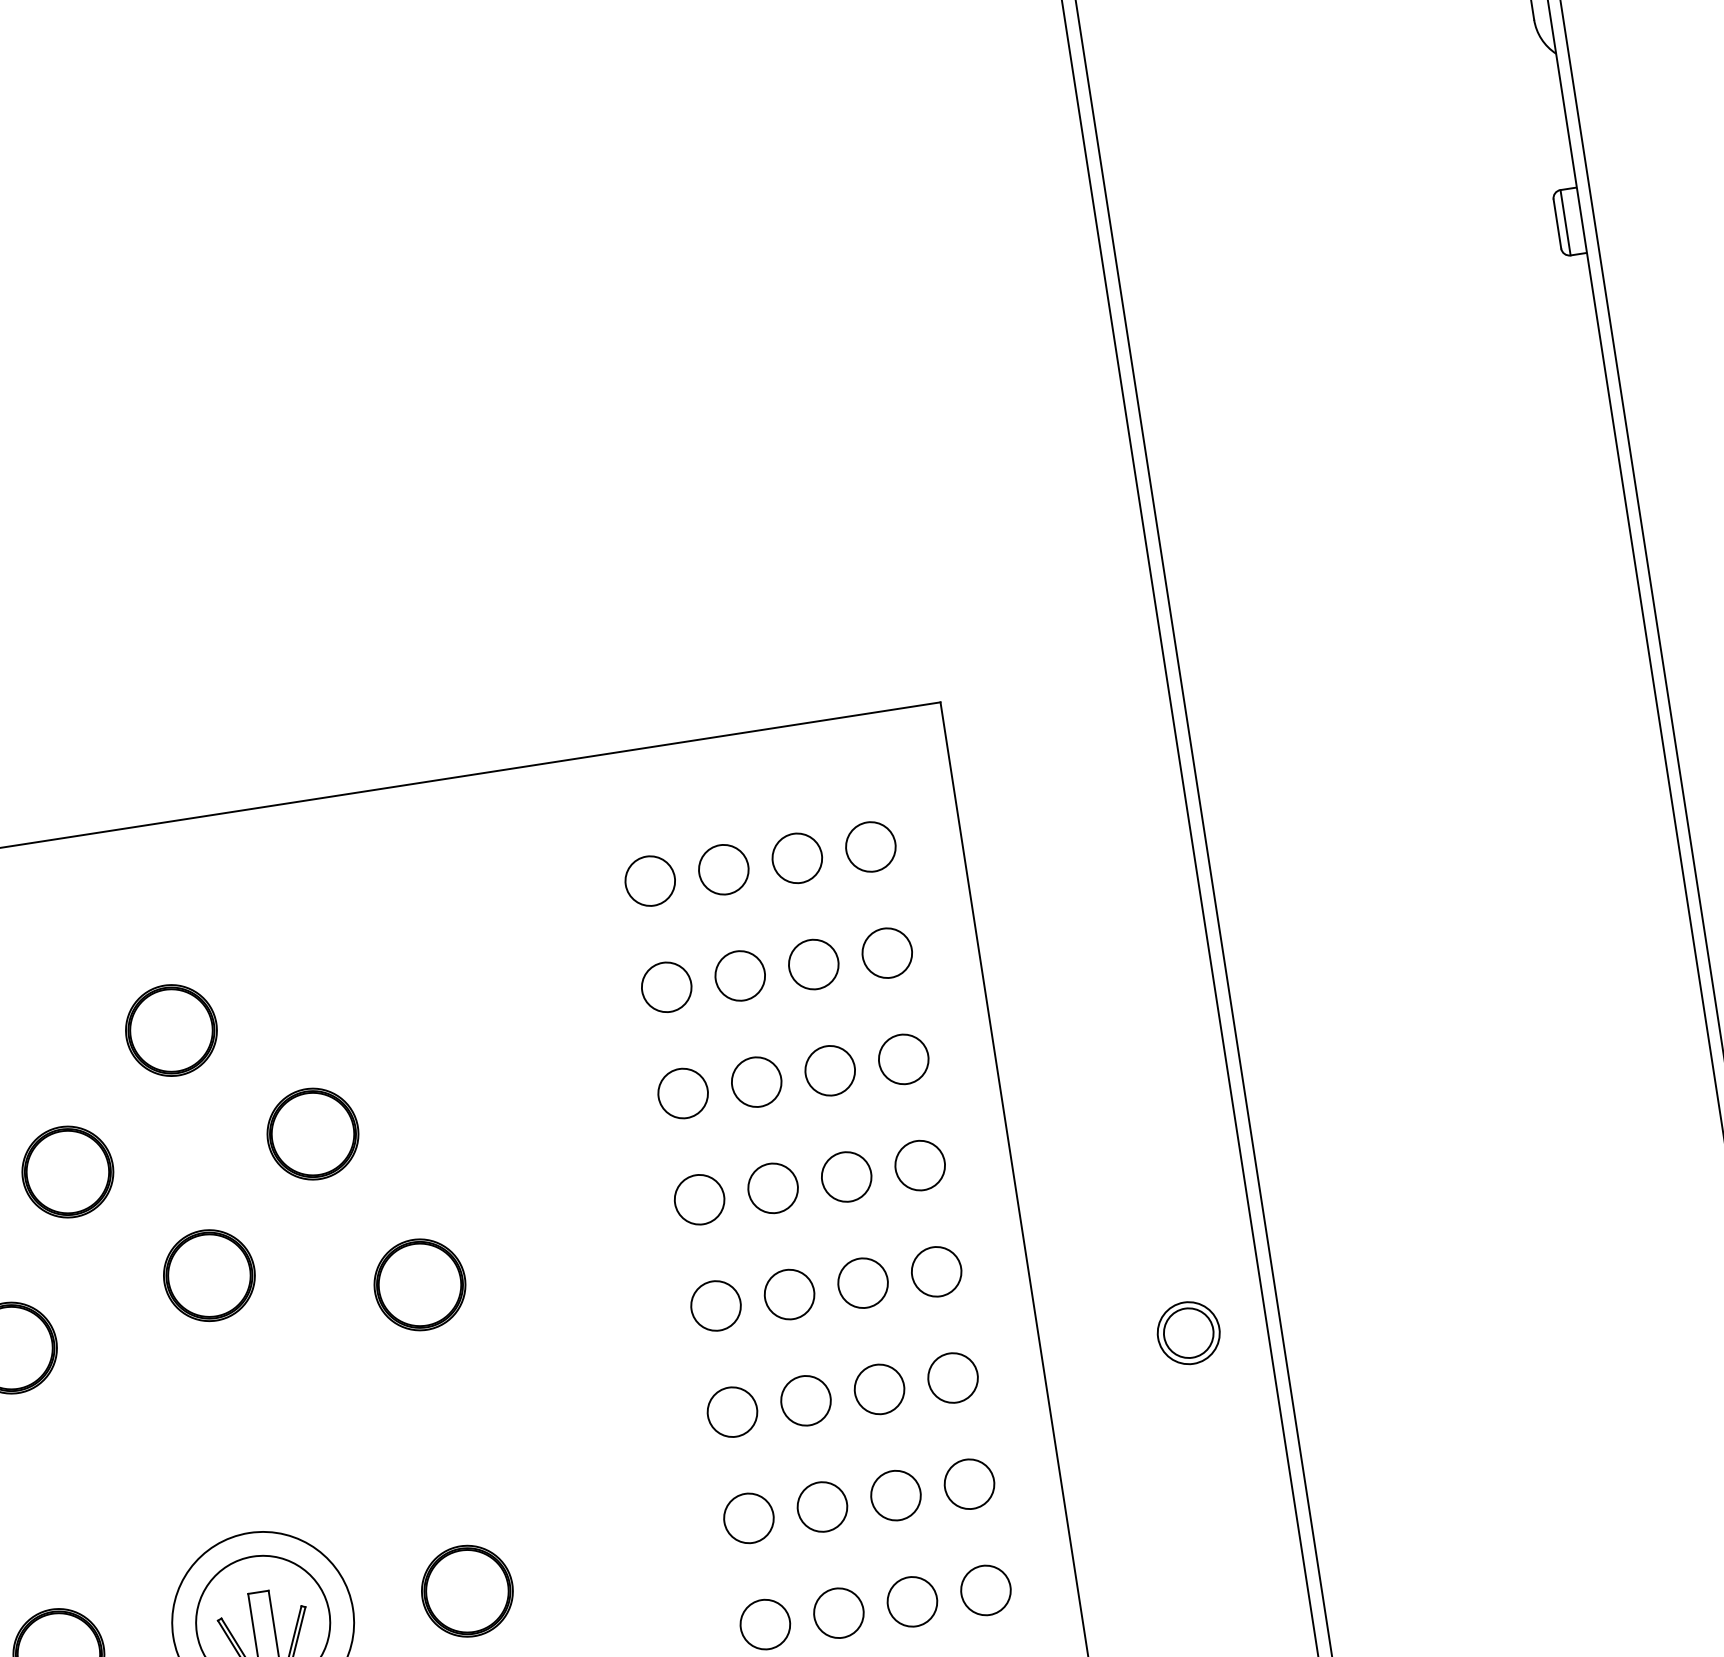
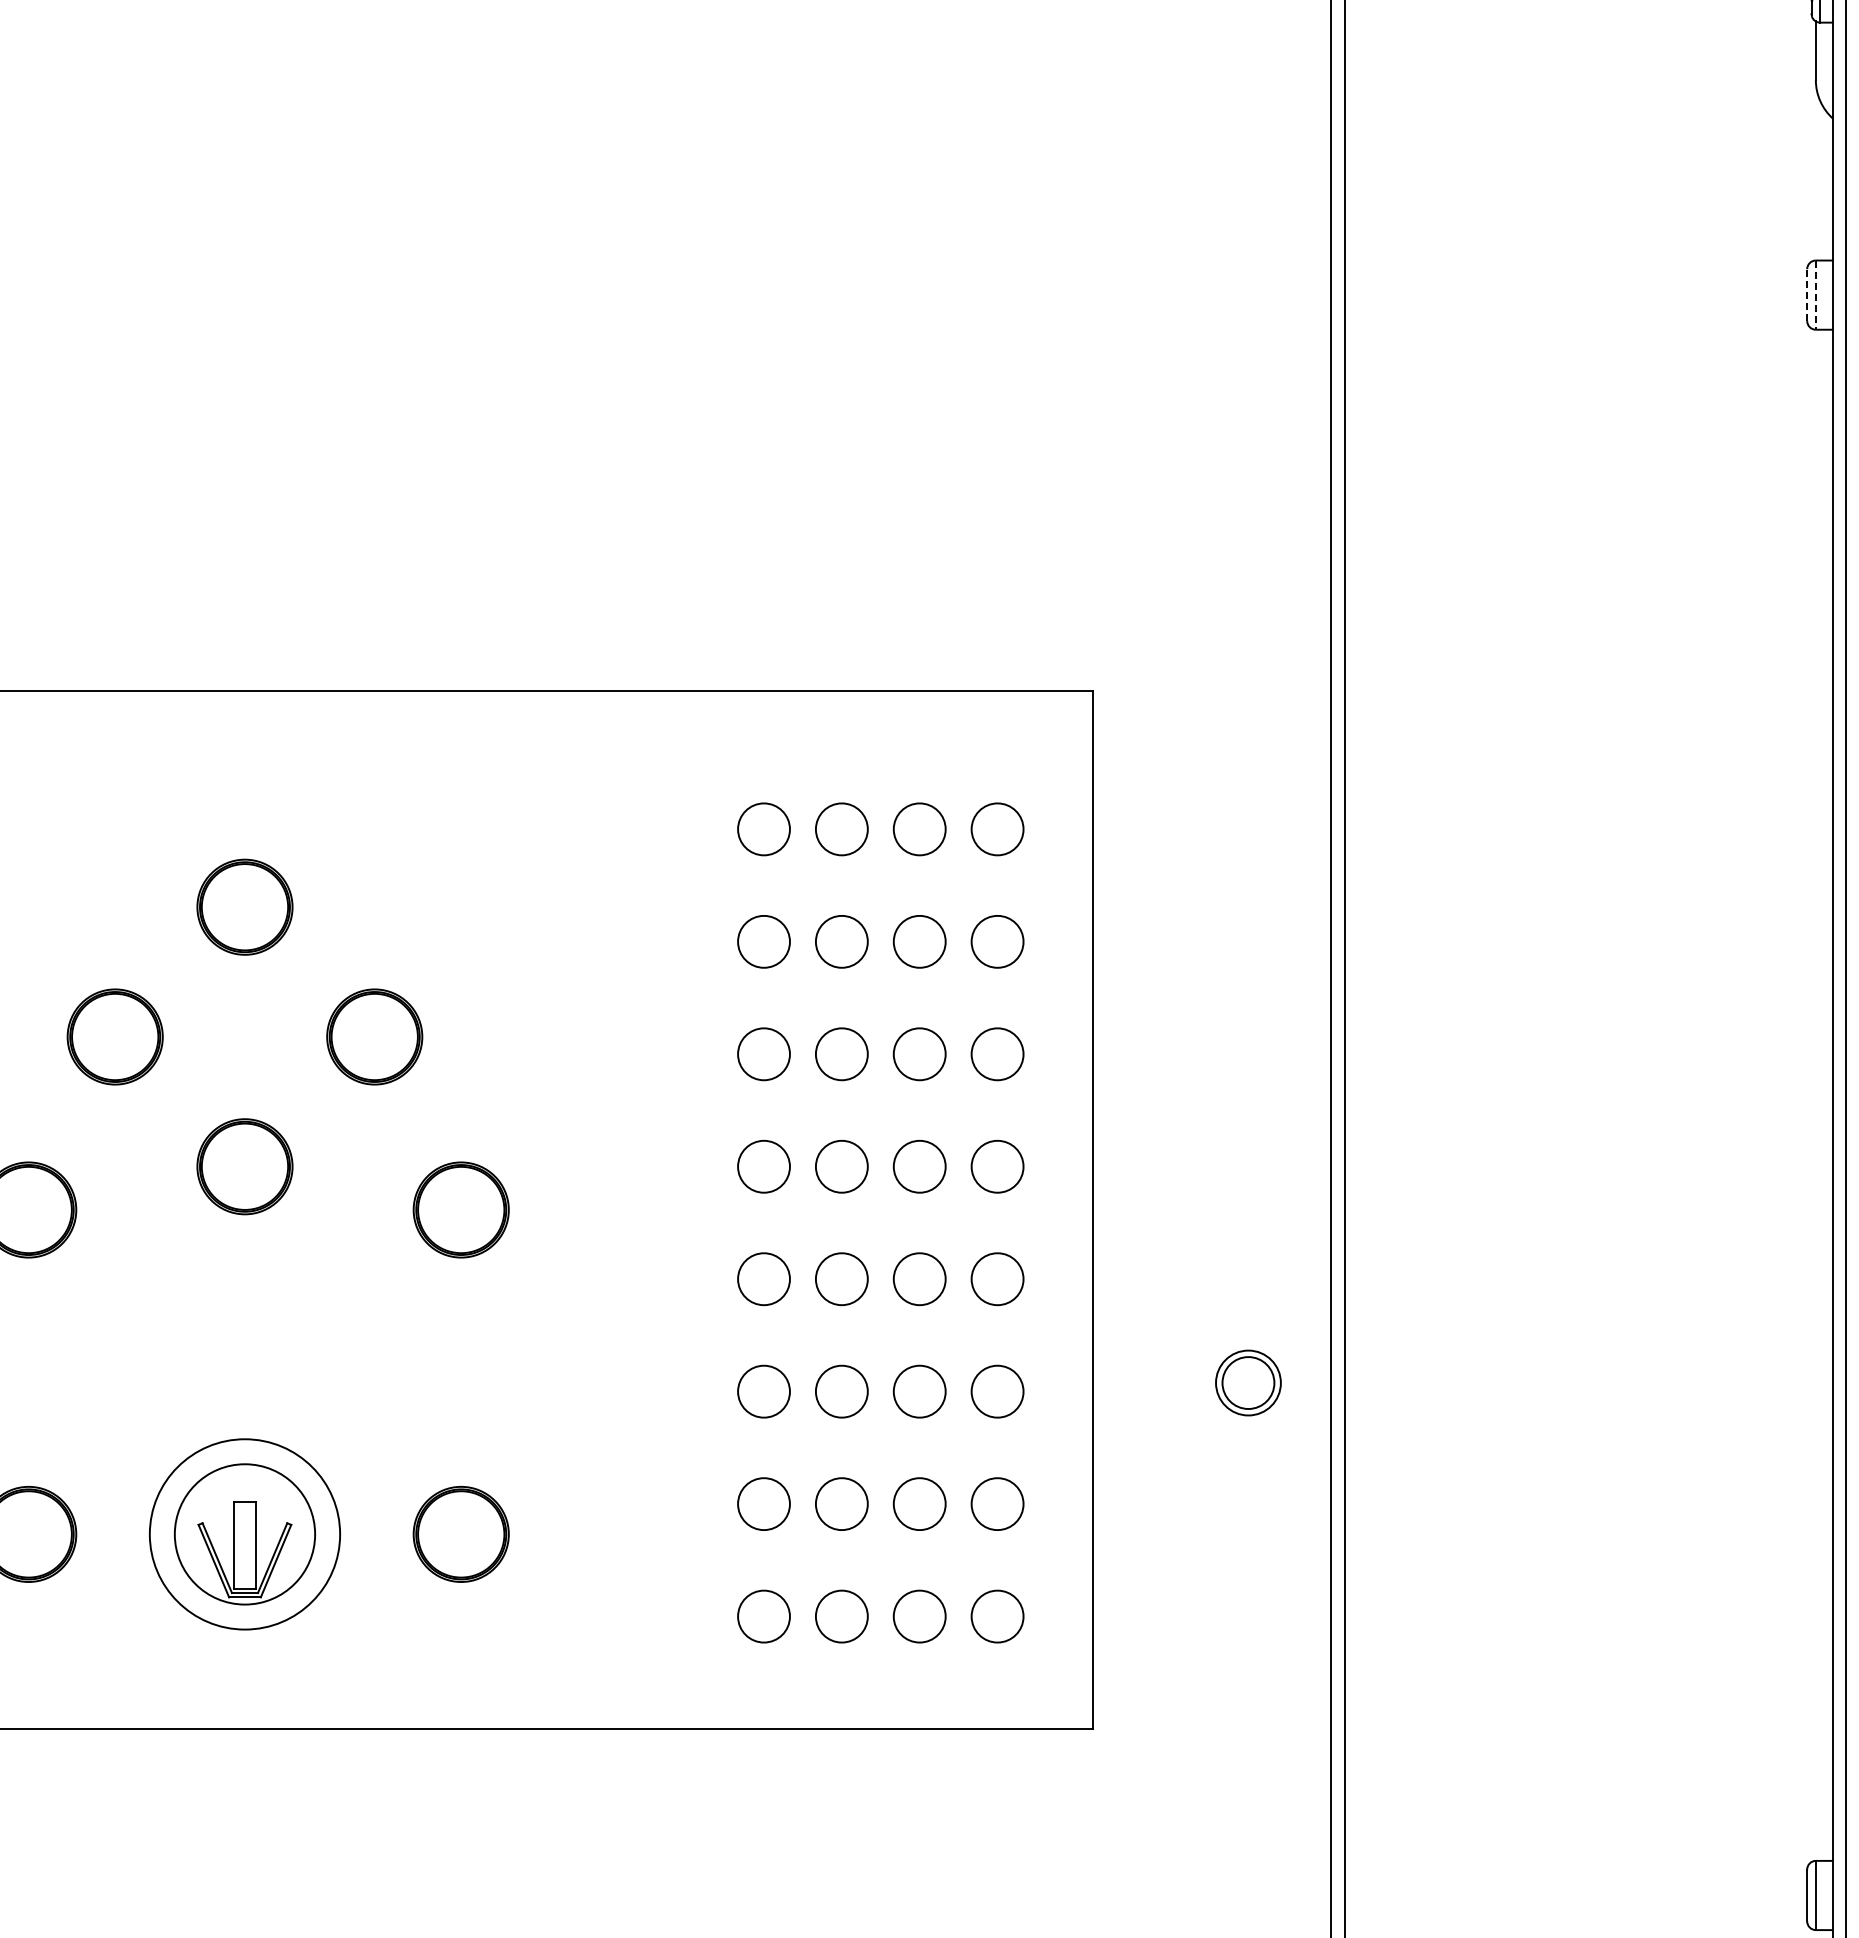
line: (1565, 223) -> (1815, 295), solid -> dashed
line: (1557, 224) -> (1807, 295), solid -> dashed

